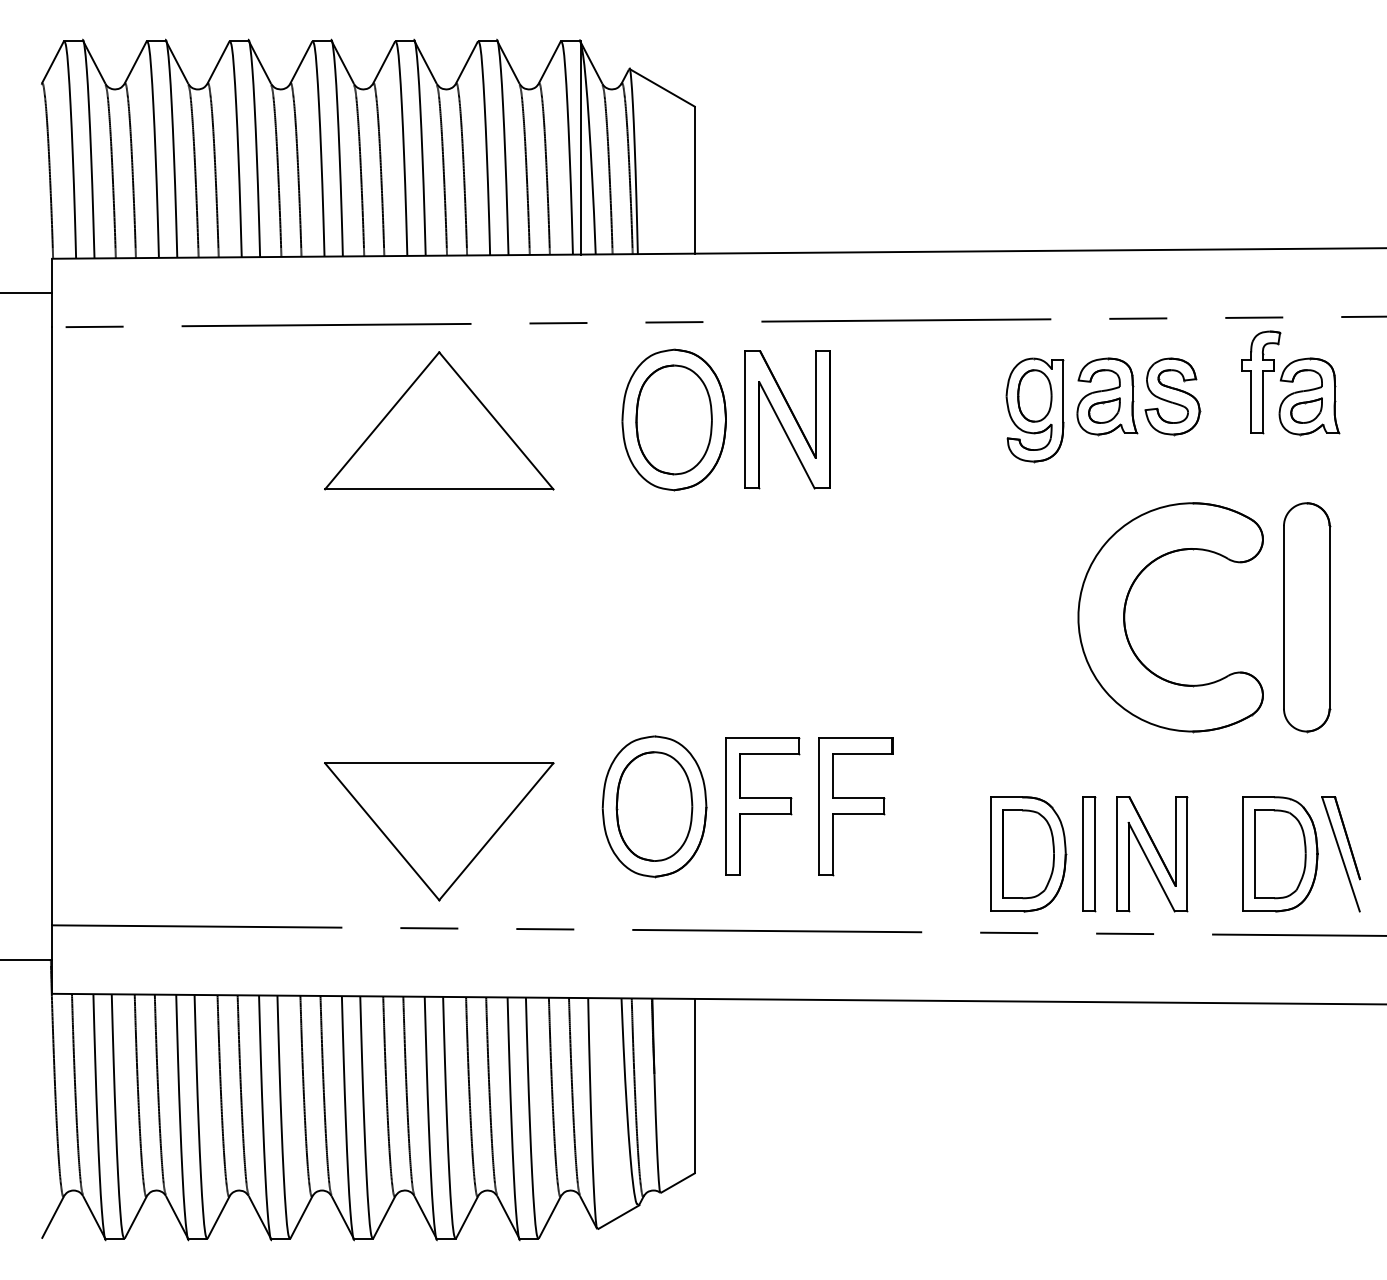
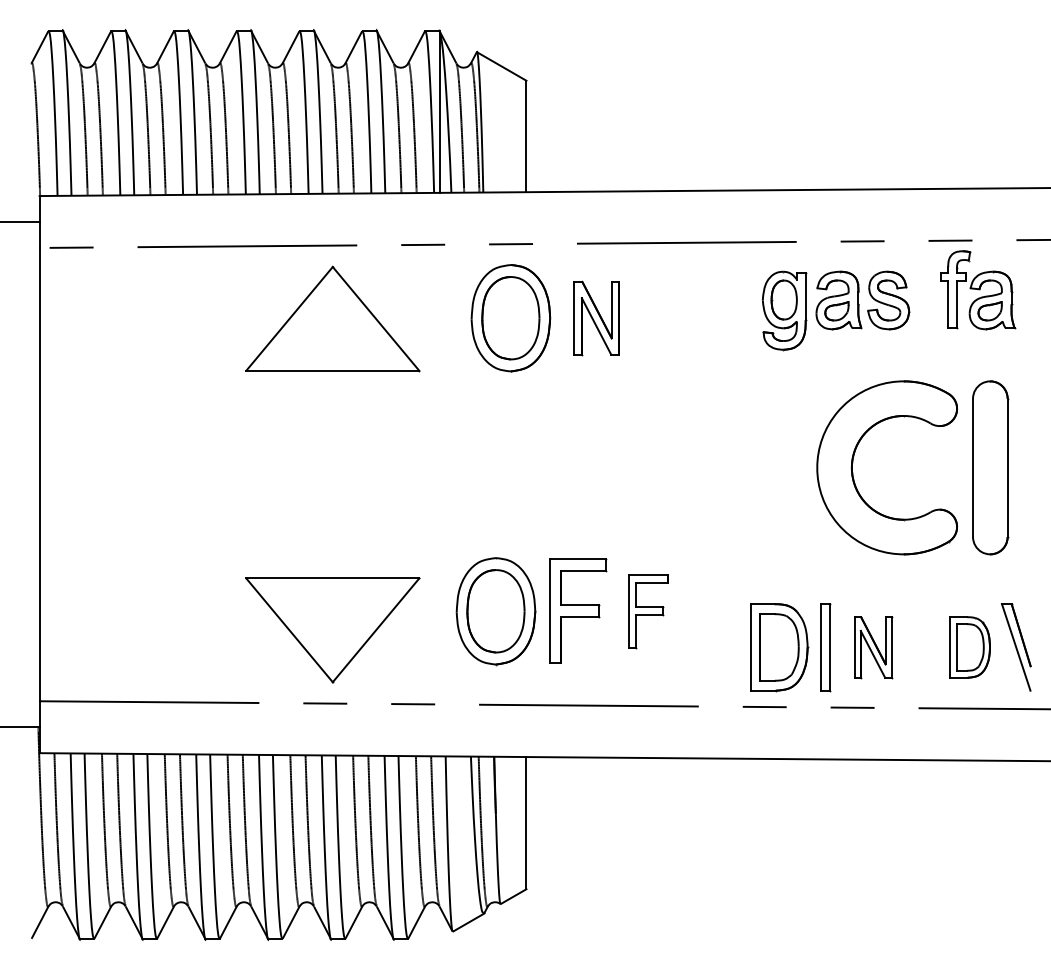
part: (787, 420) -> (596, 318), size x0.7
part: (854, 806) -> (647, 611), size x0.7
part: (1152, 854) -> (873, 647), size x0.7
part: (1280, 854) -> (970, 647), size x0.7

